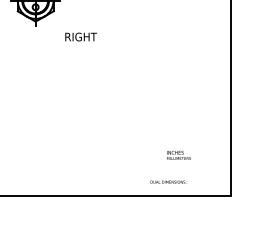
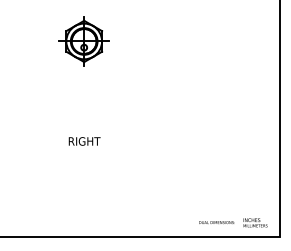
text: (80, 37) -> (84, 141), moved
text: (178, 155) -> (255, 222), moved

